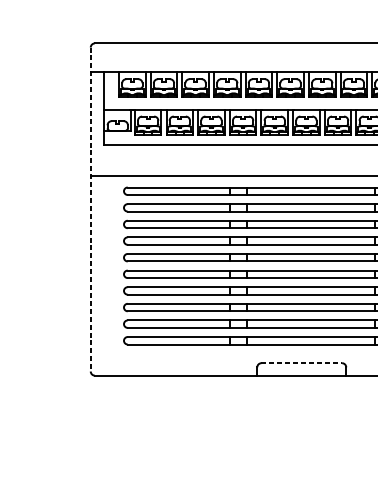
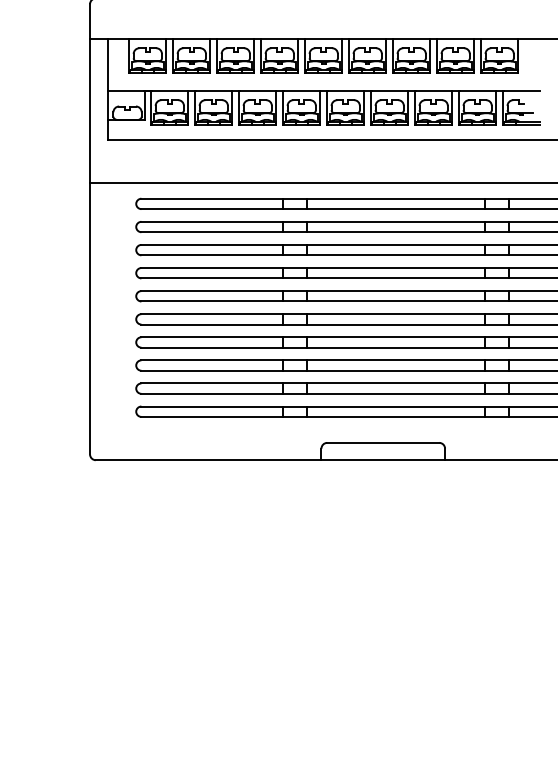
line: (91, 209) -> (90, 229), dashed -> solid
line: (301, 362) -> (383, 442), dashed -> solid

